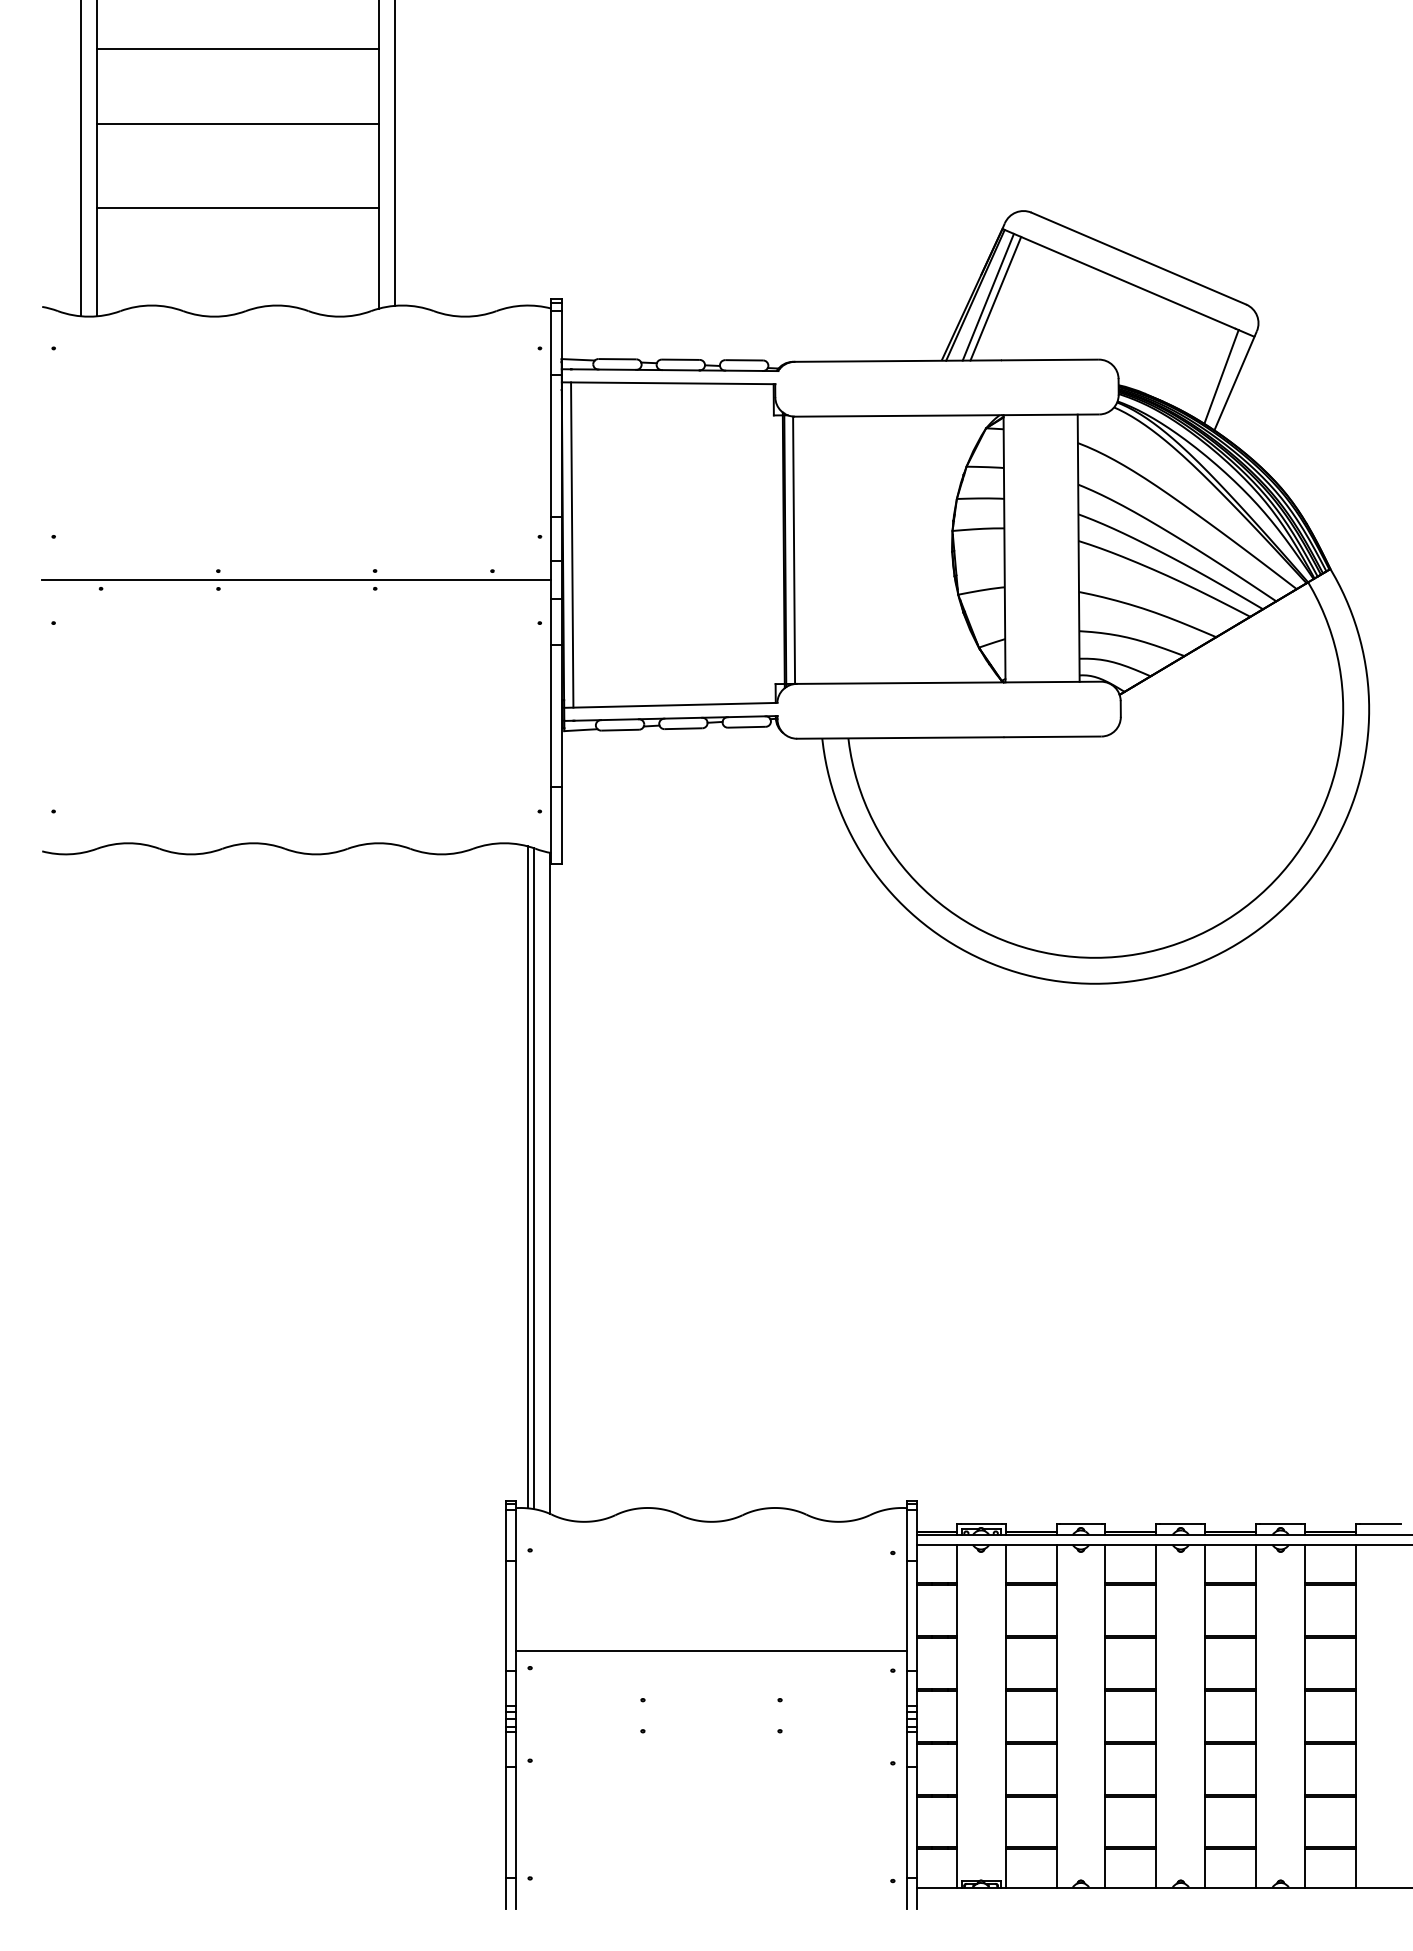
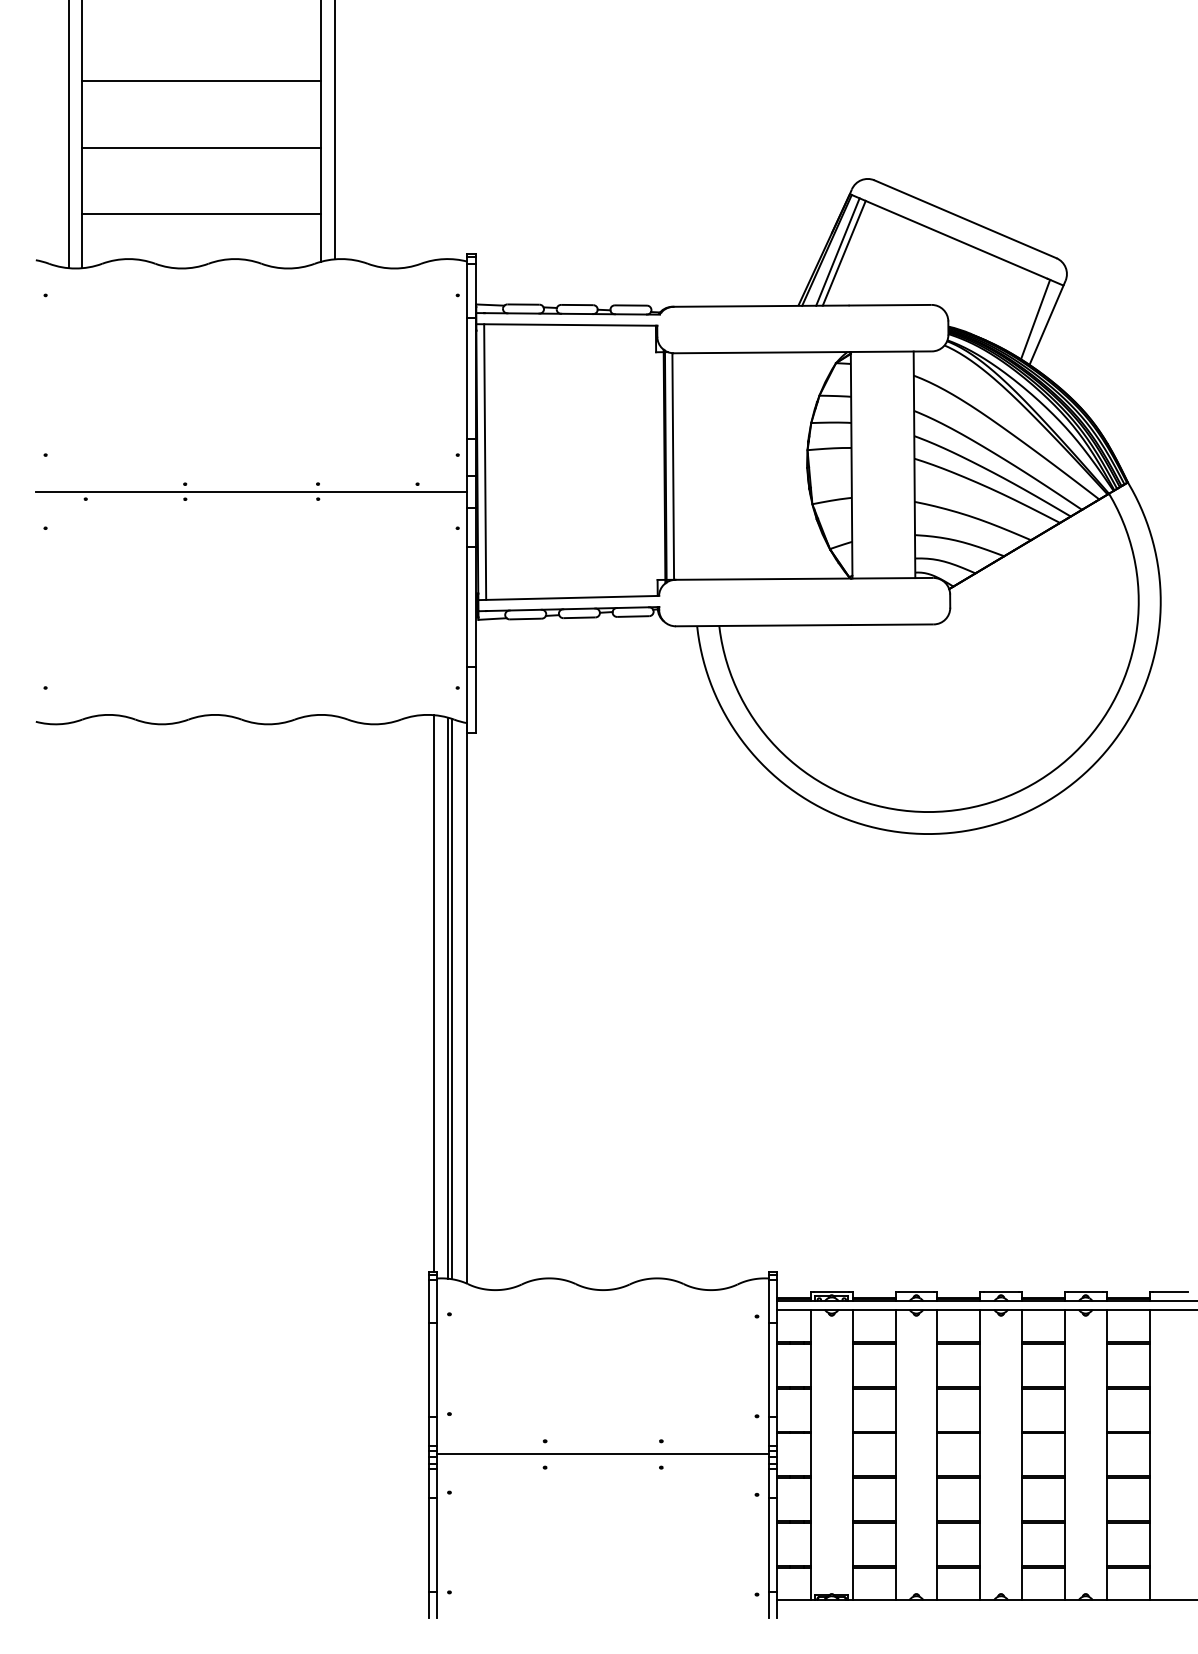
line: (238, 48) -> (202, 81), moved
line: (238, 124) -> (202, 147), moved
line: (238, 208) -> (202, 214), moved
line: (511, 1171) -> (433, 993), added
line: (711, 1650) -> (603, 1454), moved

